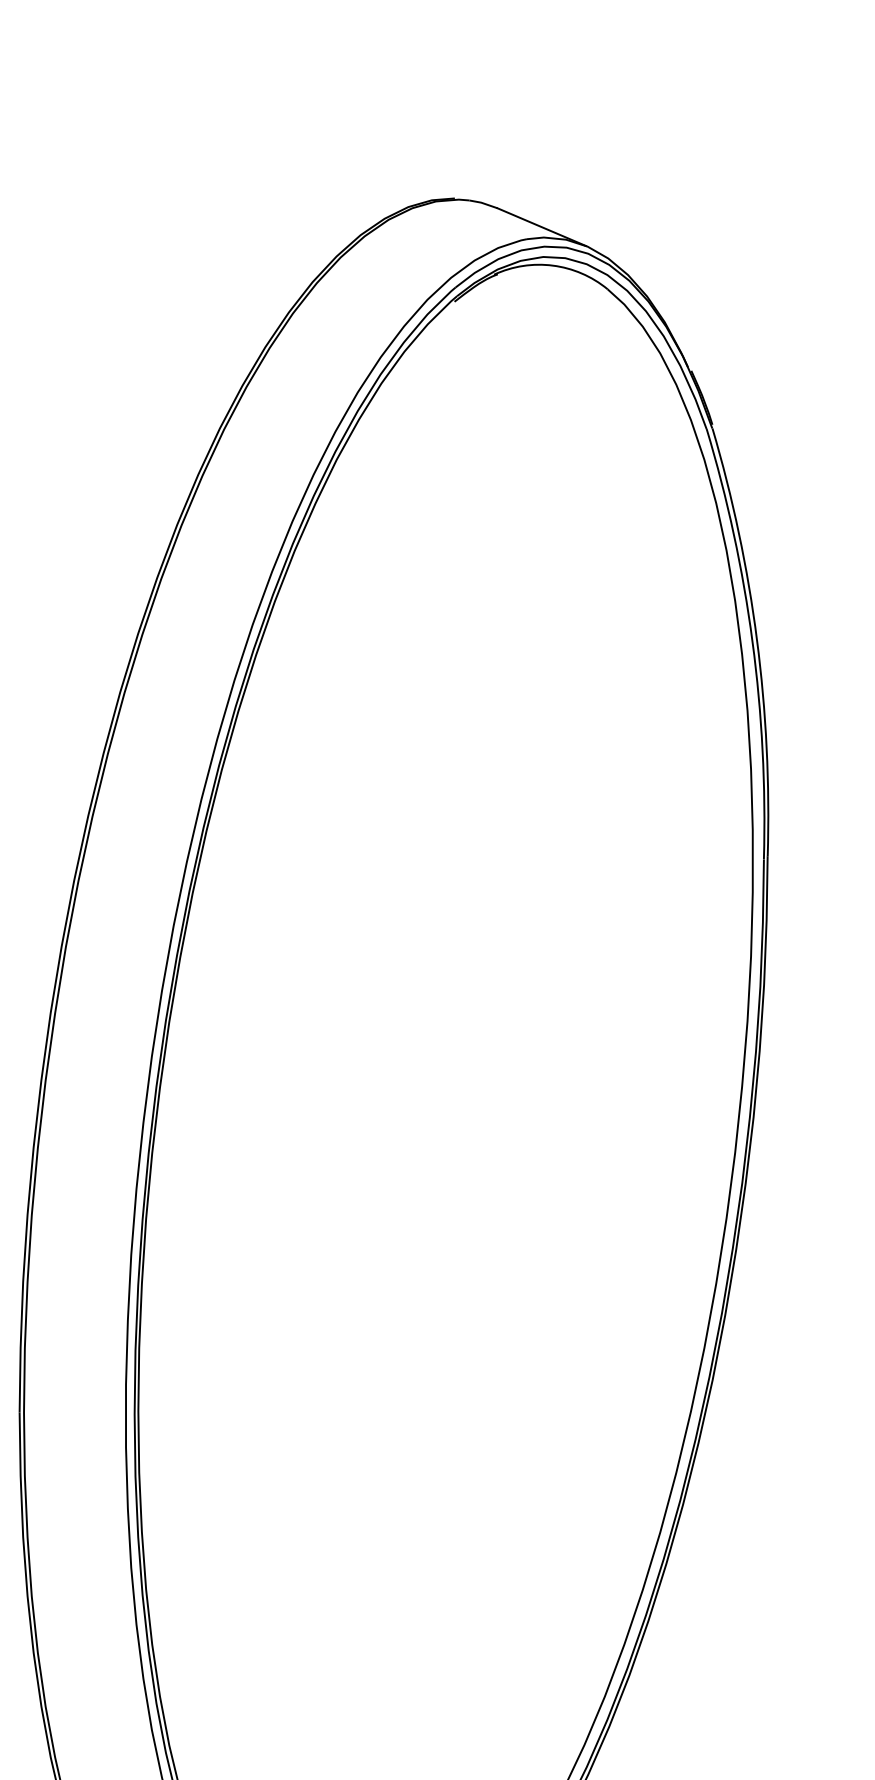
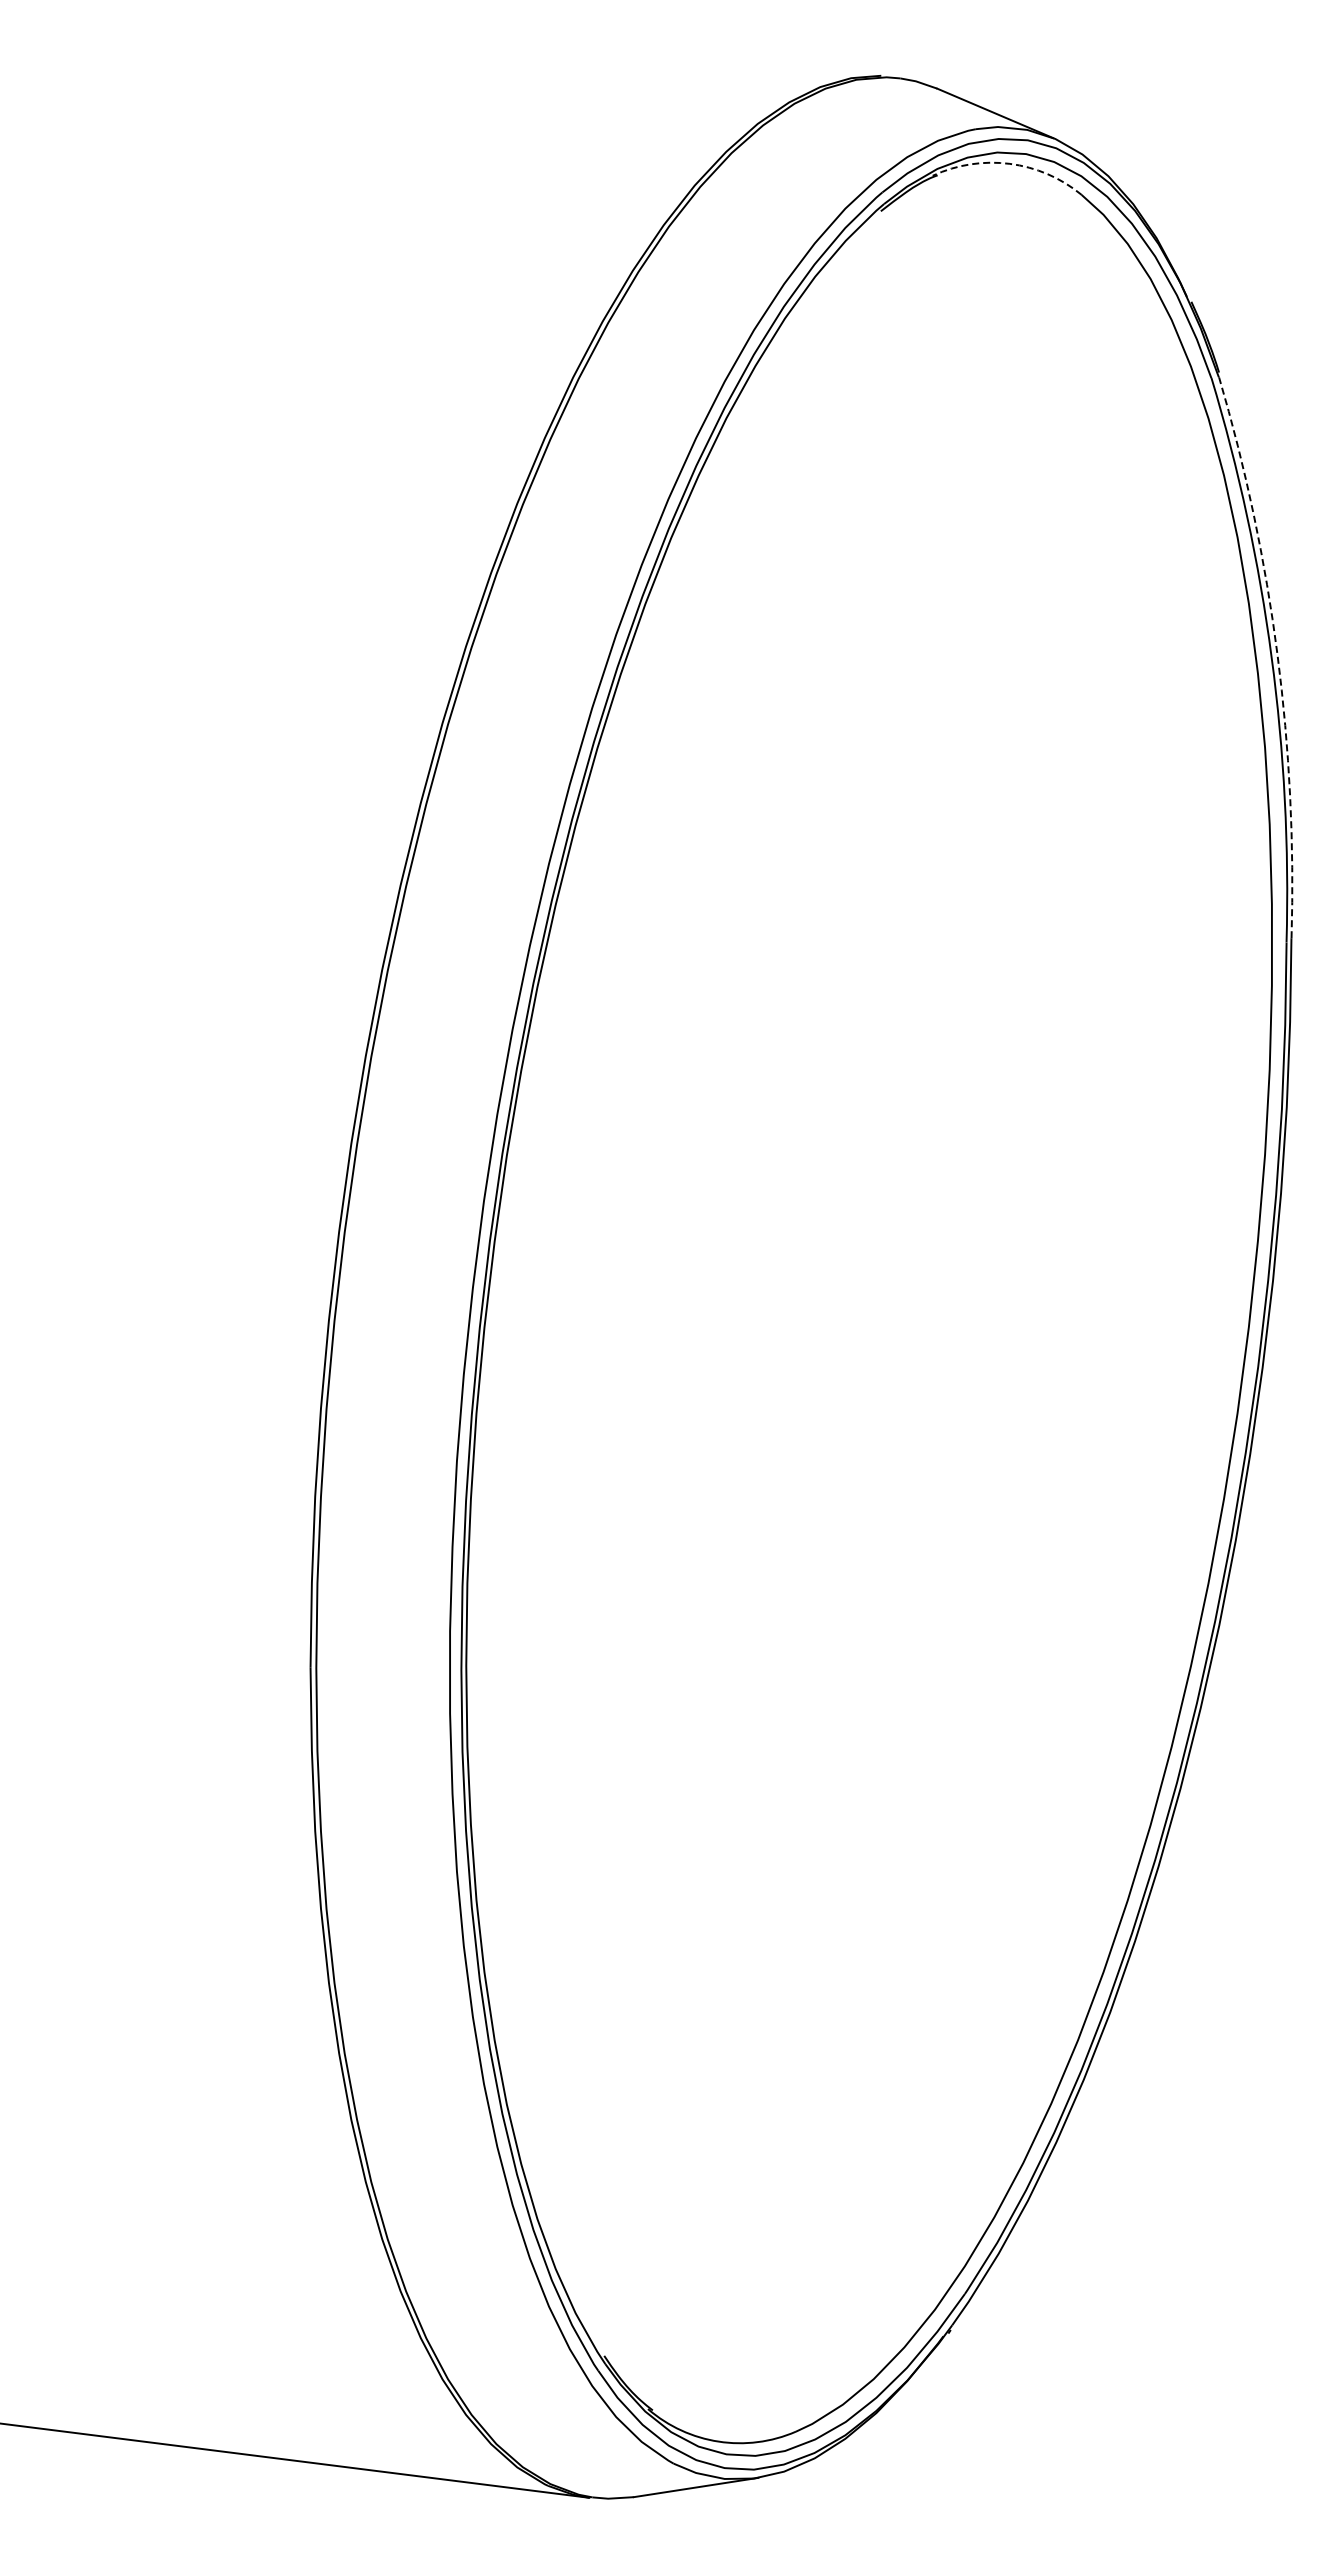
arc: (552, 265) -> (1009, 163), solid -> dashed
arc: (757, 639) -> (1277, 654), solid -> dashed

